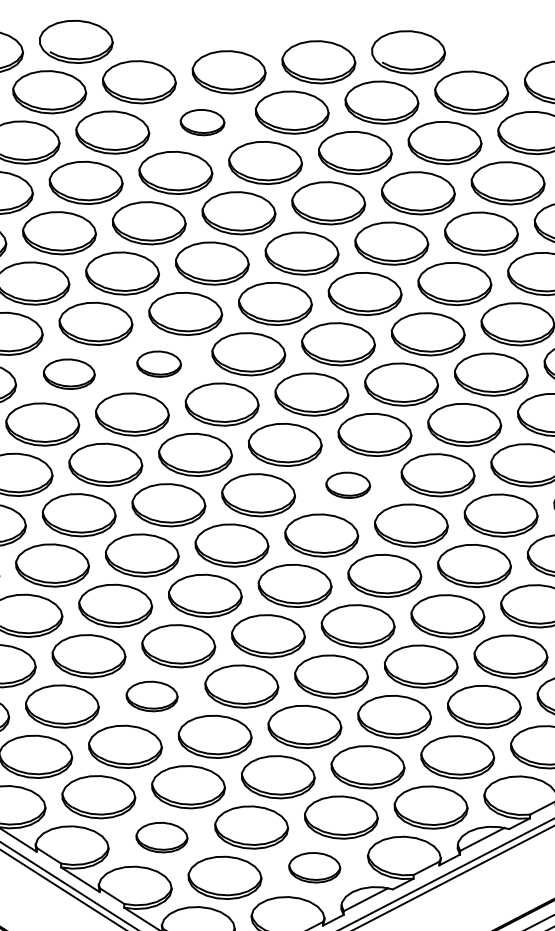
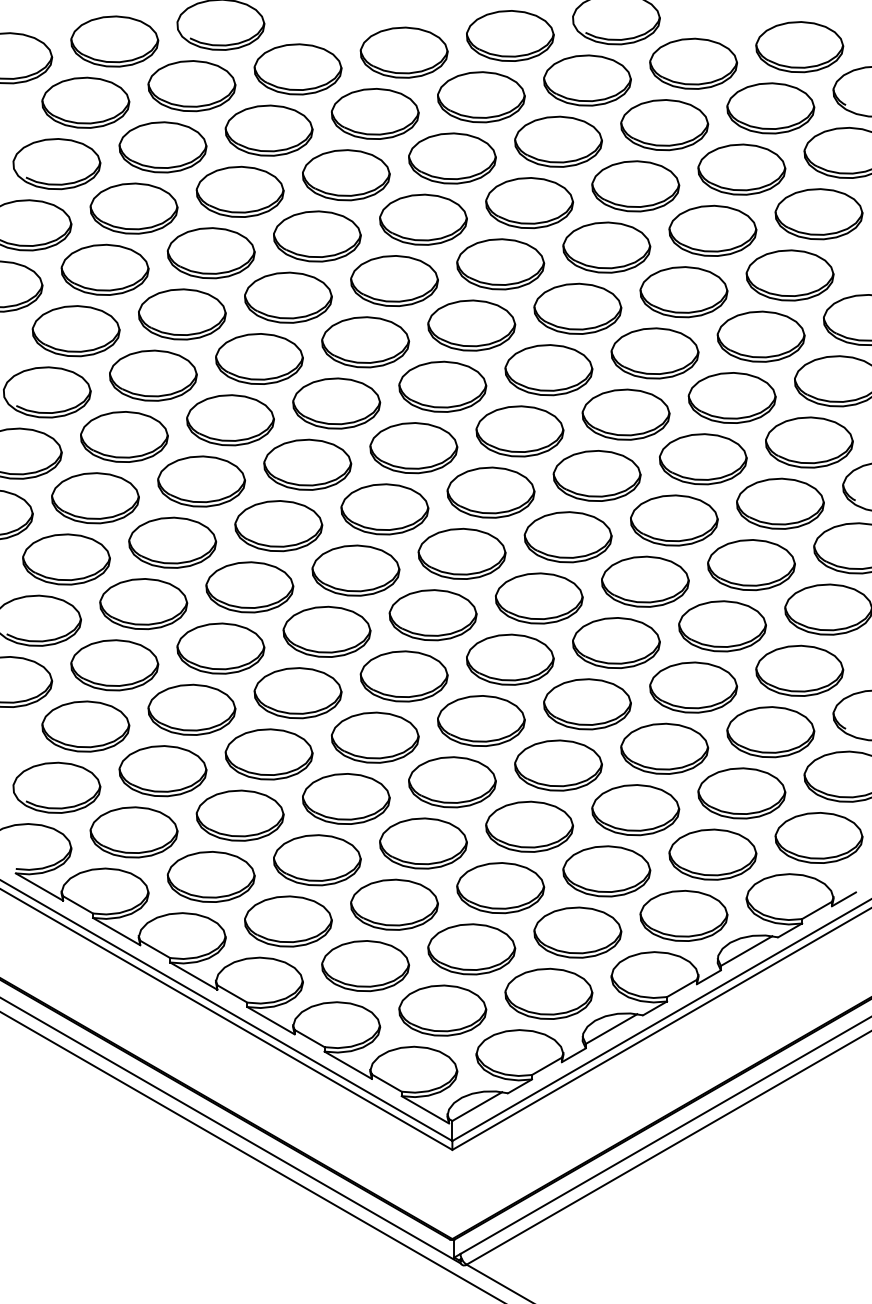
part: (202, 122) -> (375, 113), size x1.67
part: (158, 364) -> (336, 403), size x1.67
part: (69, 374) -> (230, 420), size x1.43
part: (347, 485) -> (567, 537), size x1.67
part: (152, 696) -> (346, 798), size x1.43
part: (161, 837) -> (365, 966), size x1.43
part: (314, 867) -> (548, 993), size x1.43

